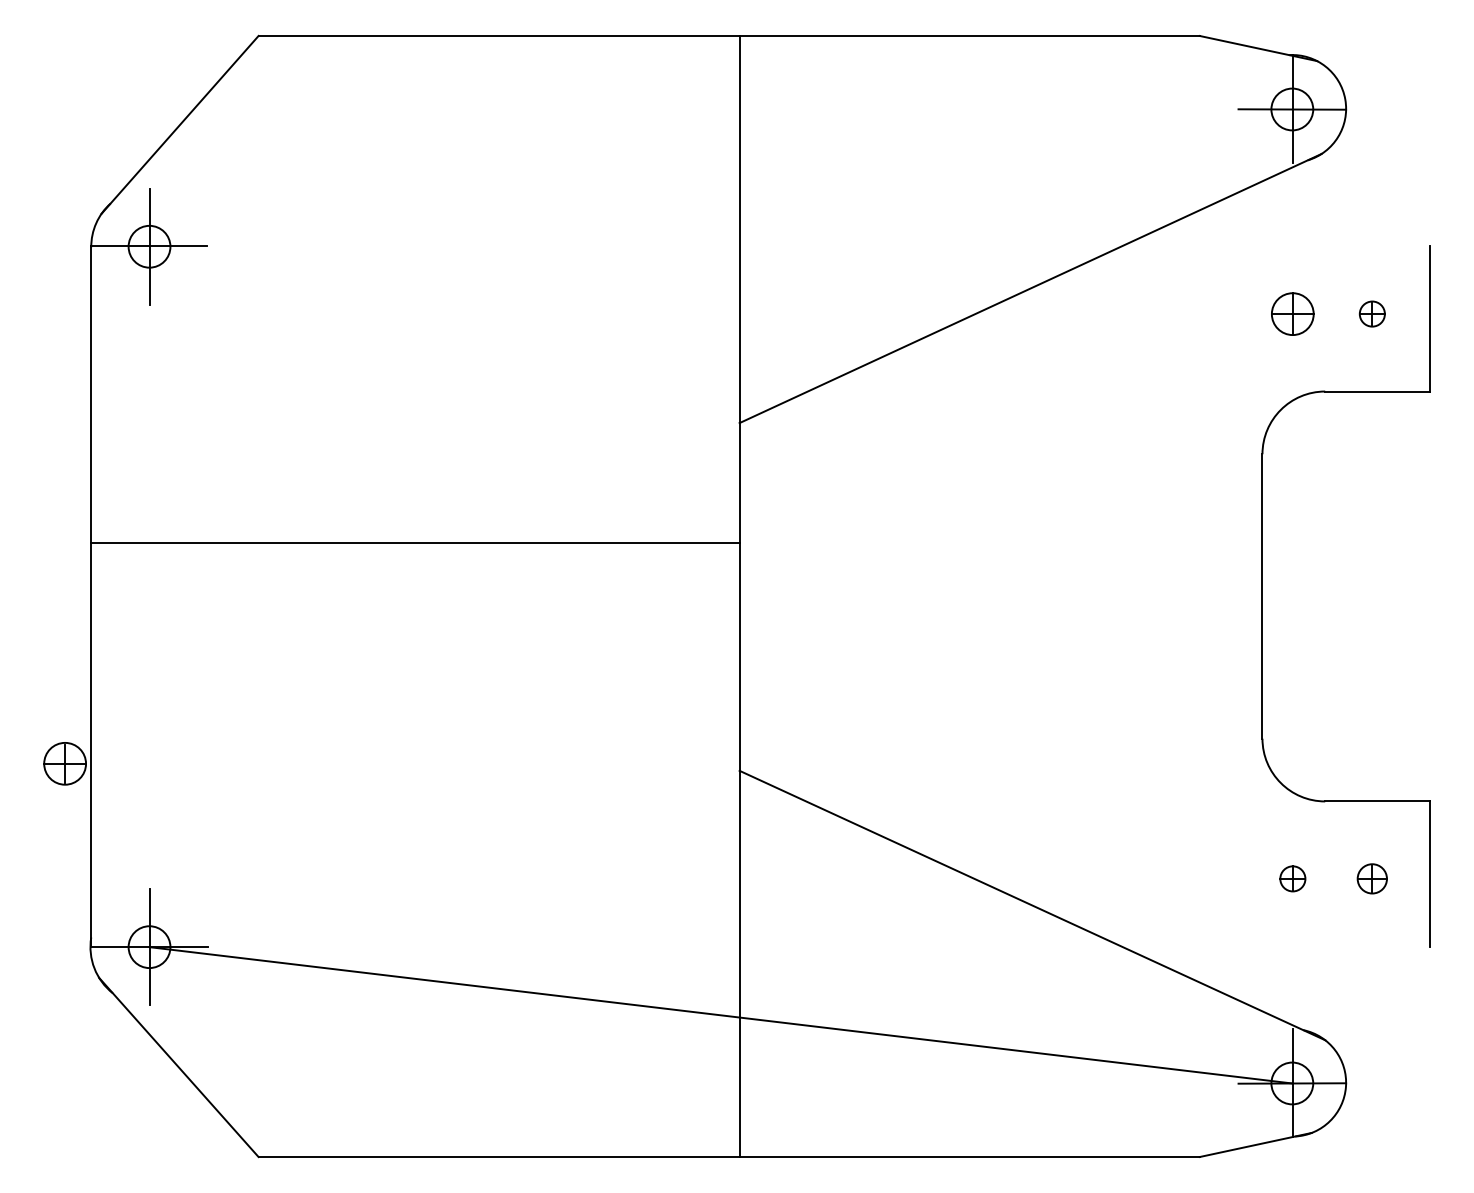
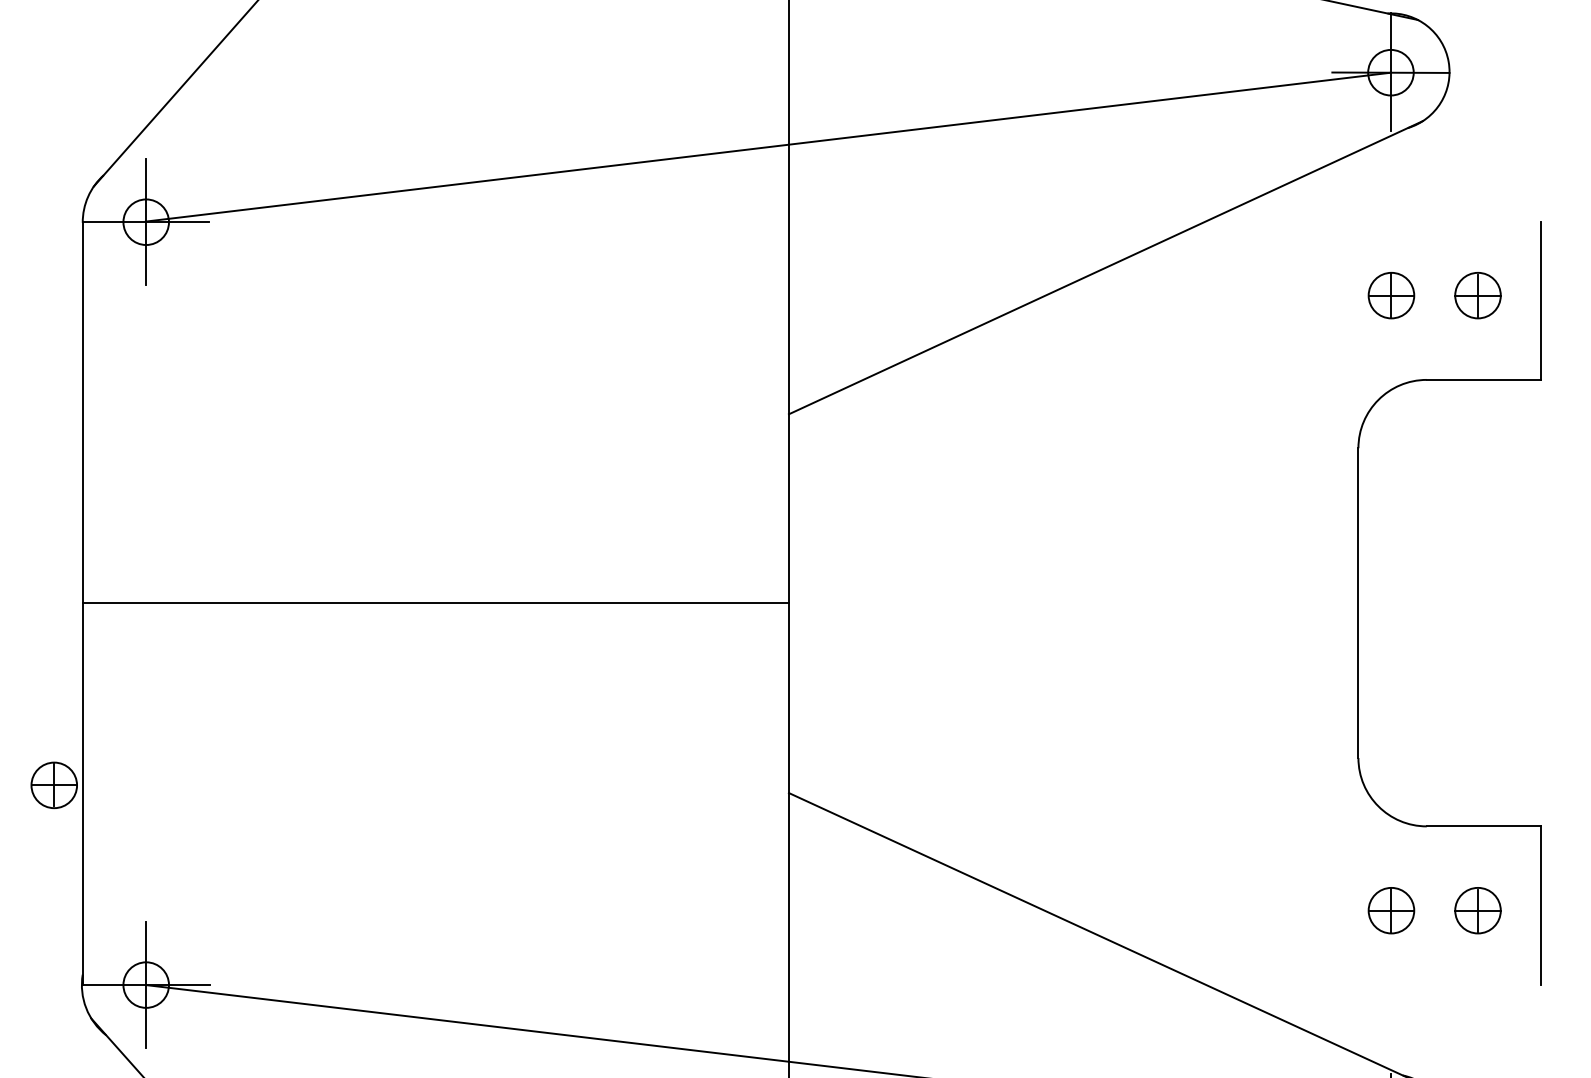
line: (720, 177) -> (768, 146), added
part: (1372, 313) -> (1478, 294), size x1.67
line: (415, 543) -> (435, 603), moved
part: (1292, 878) -> (1391, 910), size x1.67
part: (1372, 878) -> (1478, 910), size x1.43

